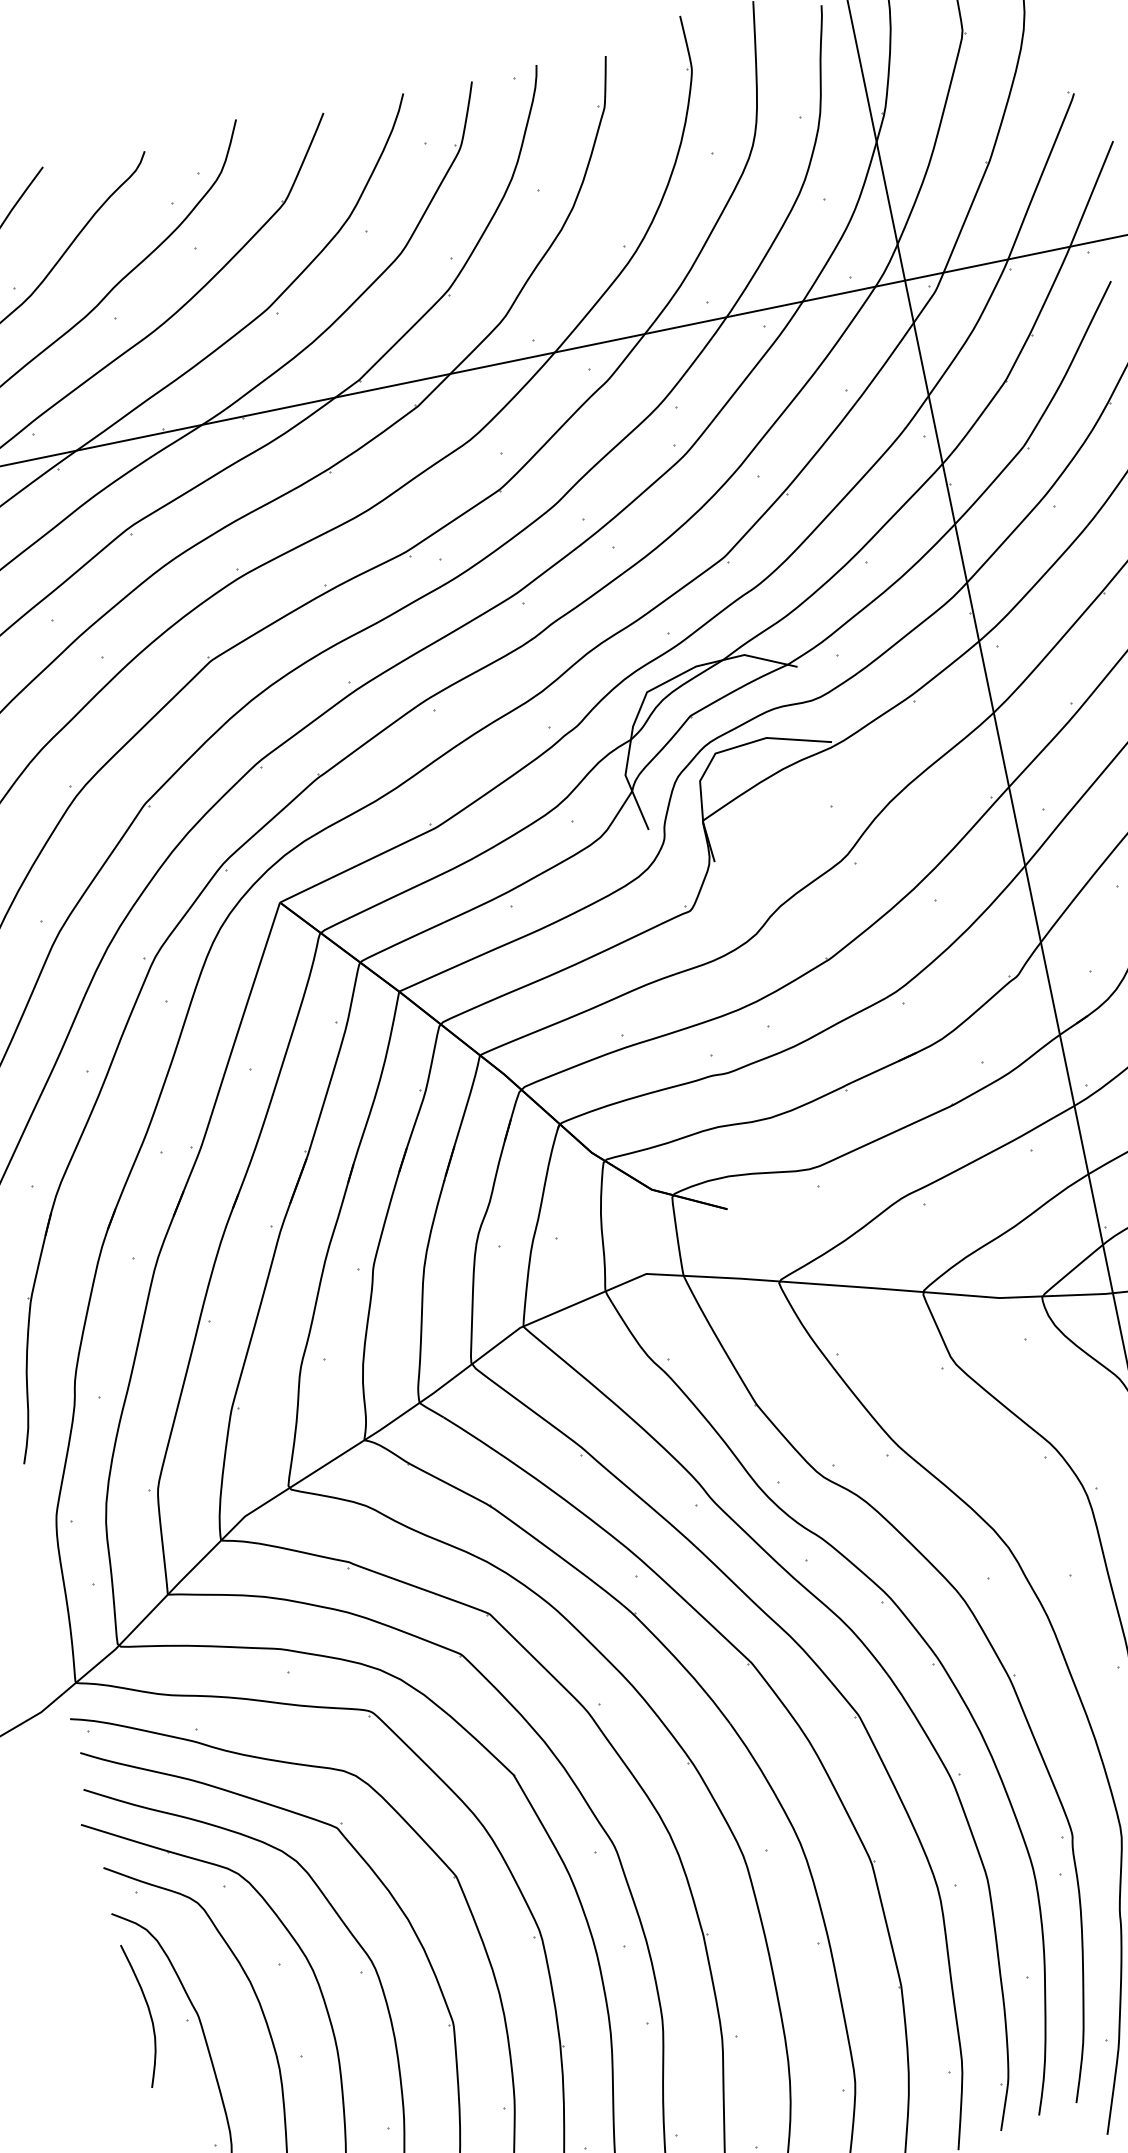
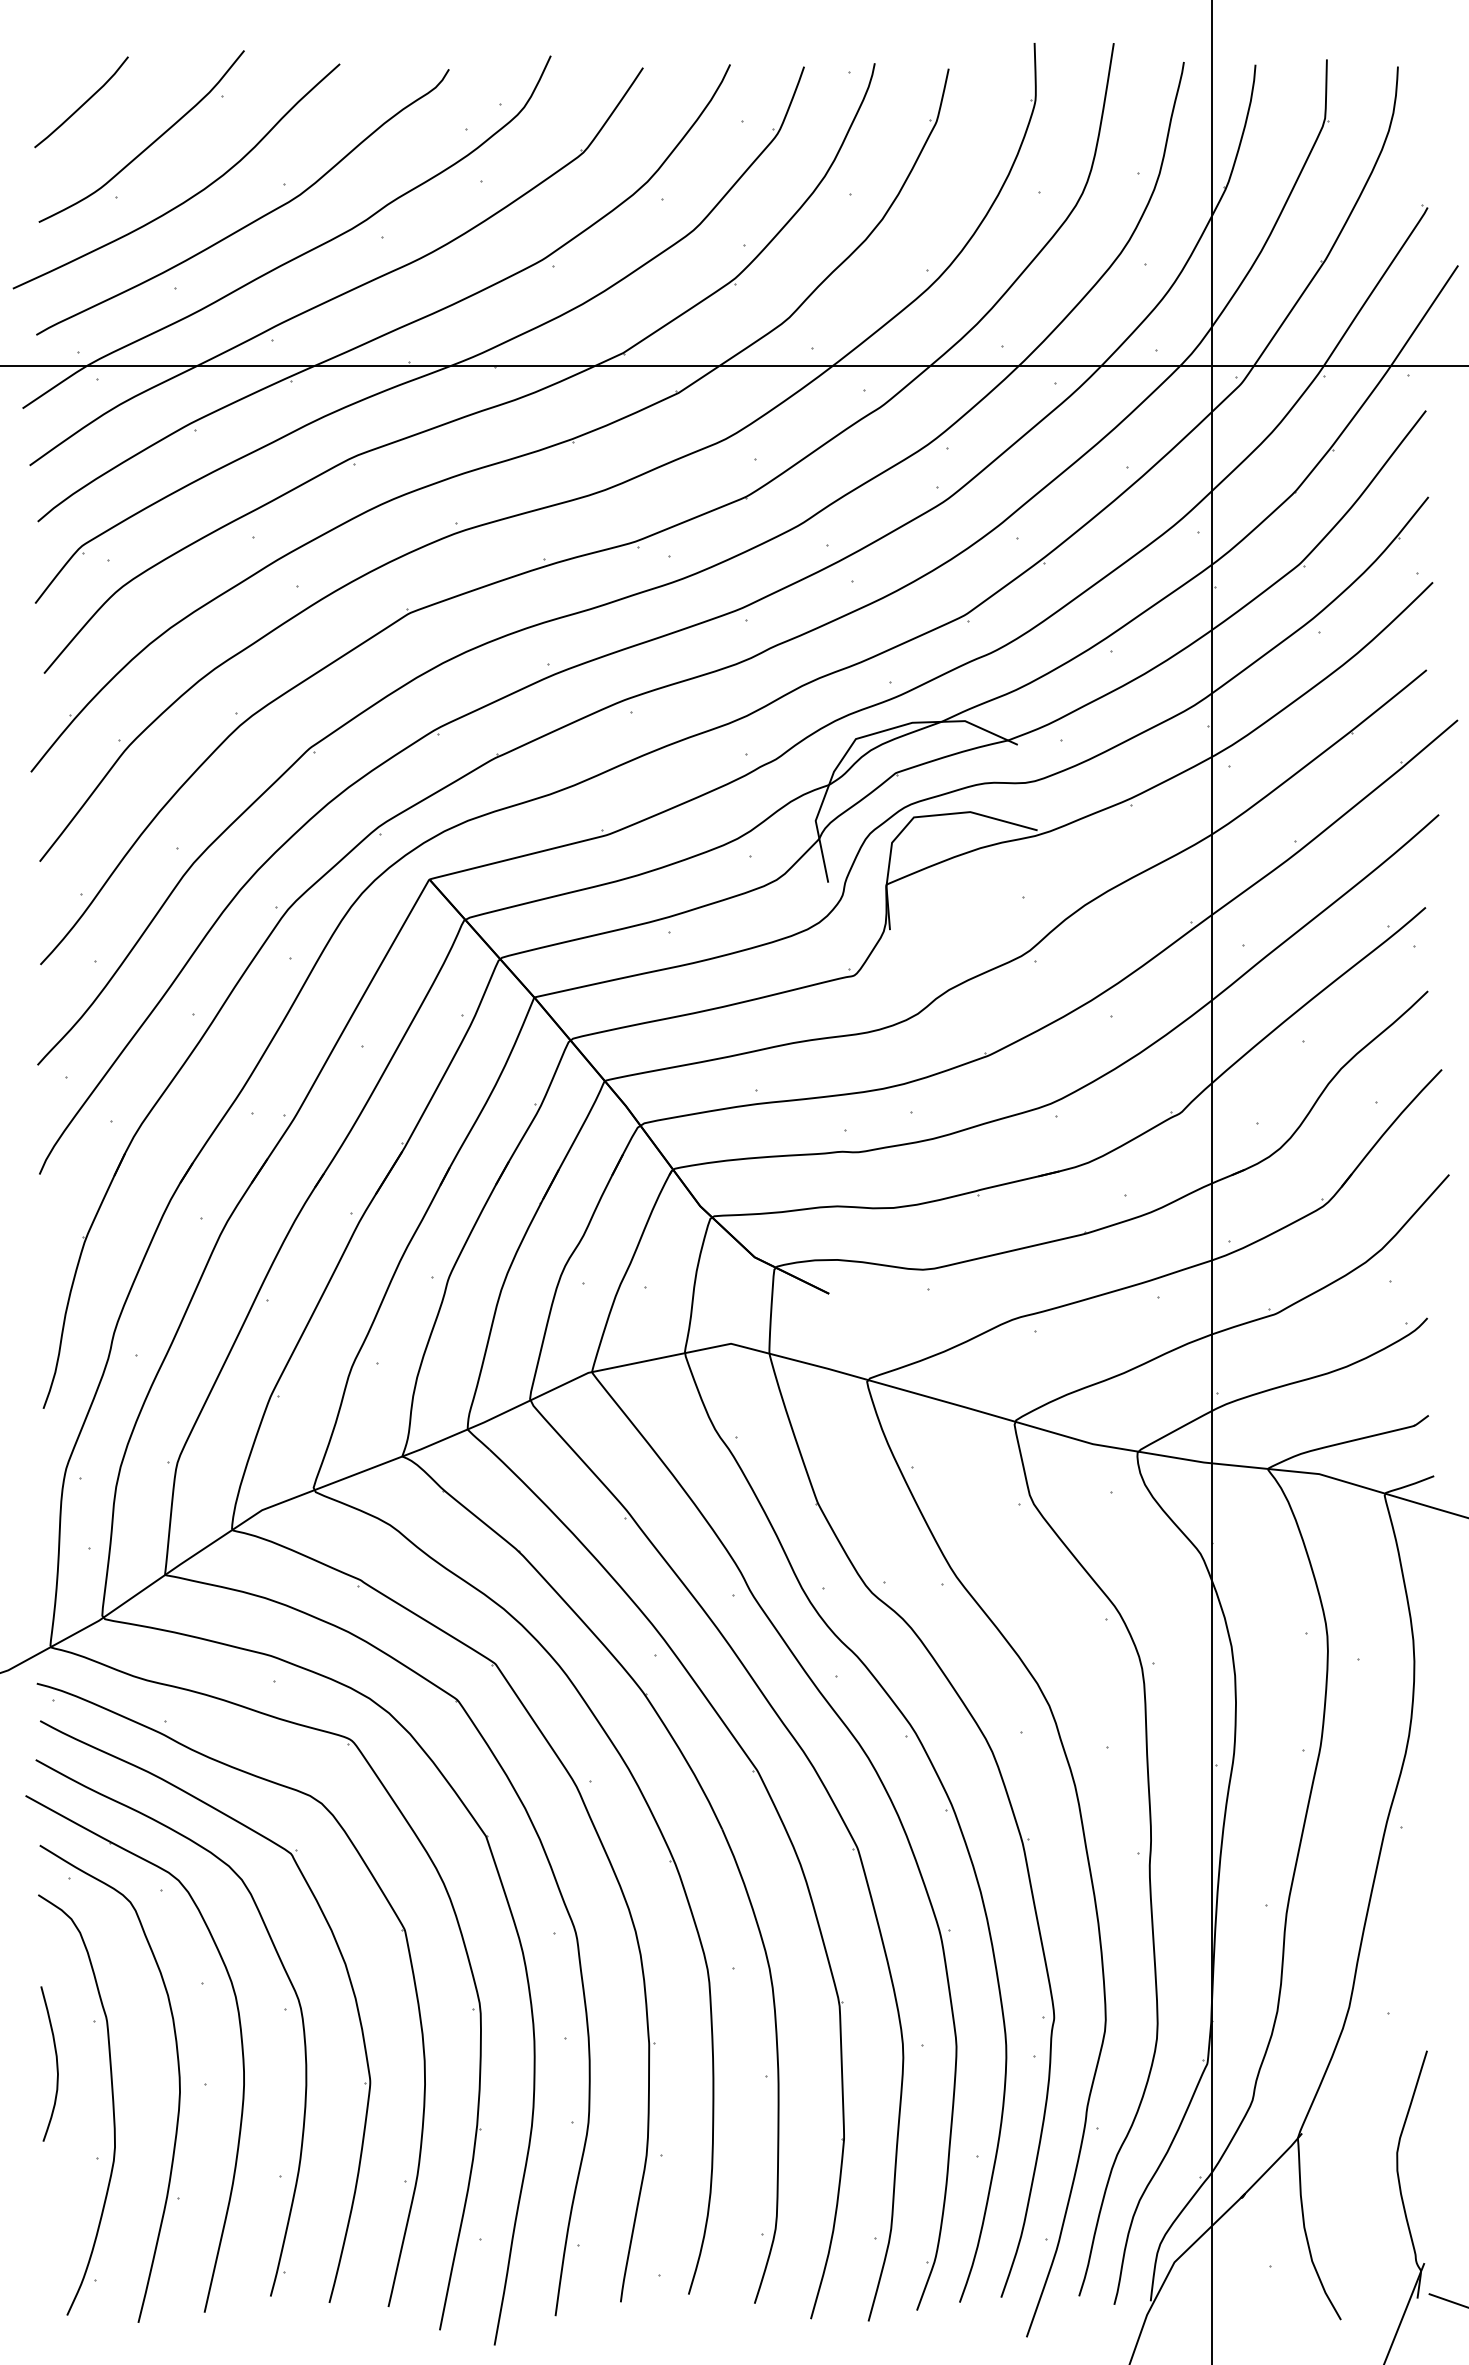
curve: (149, 2013) -> (56, 2063), moved

